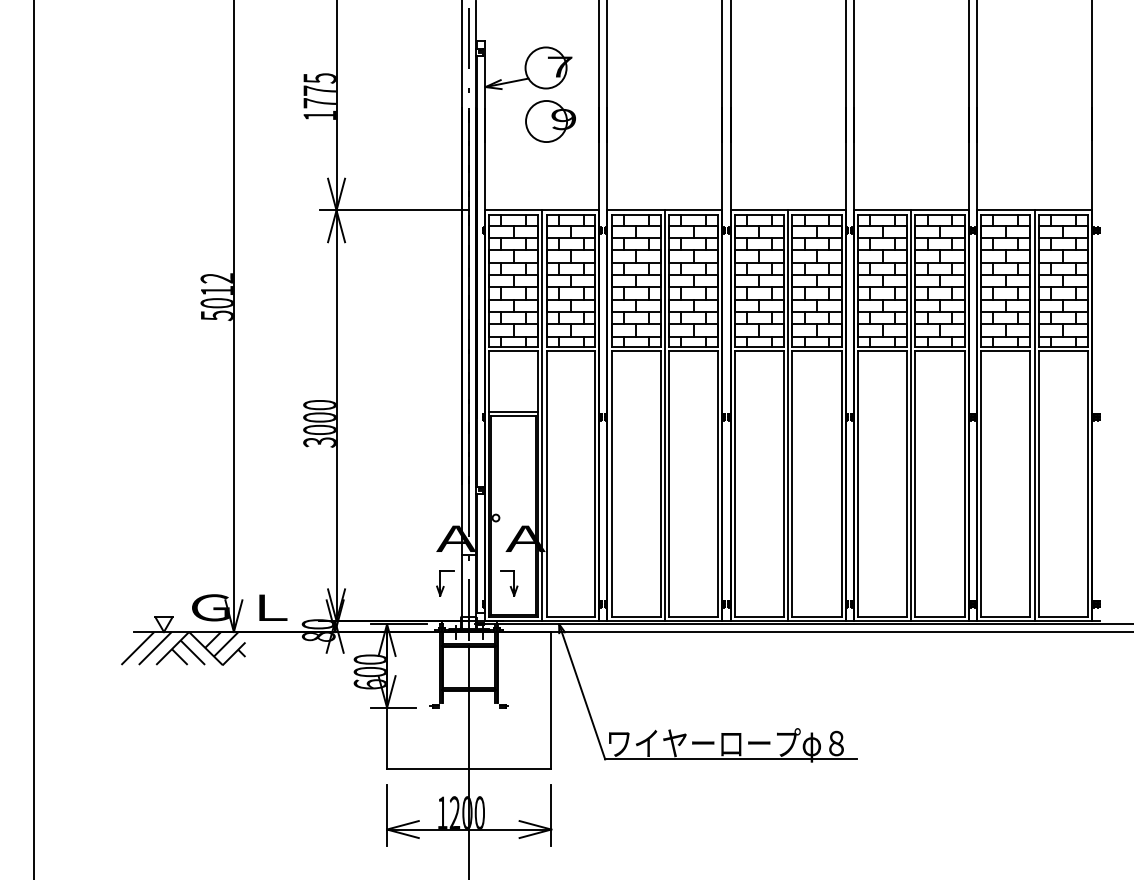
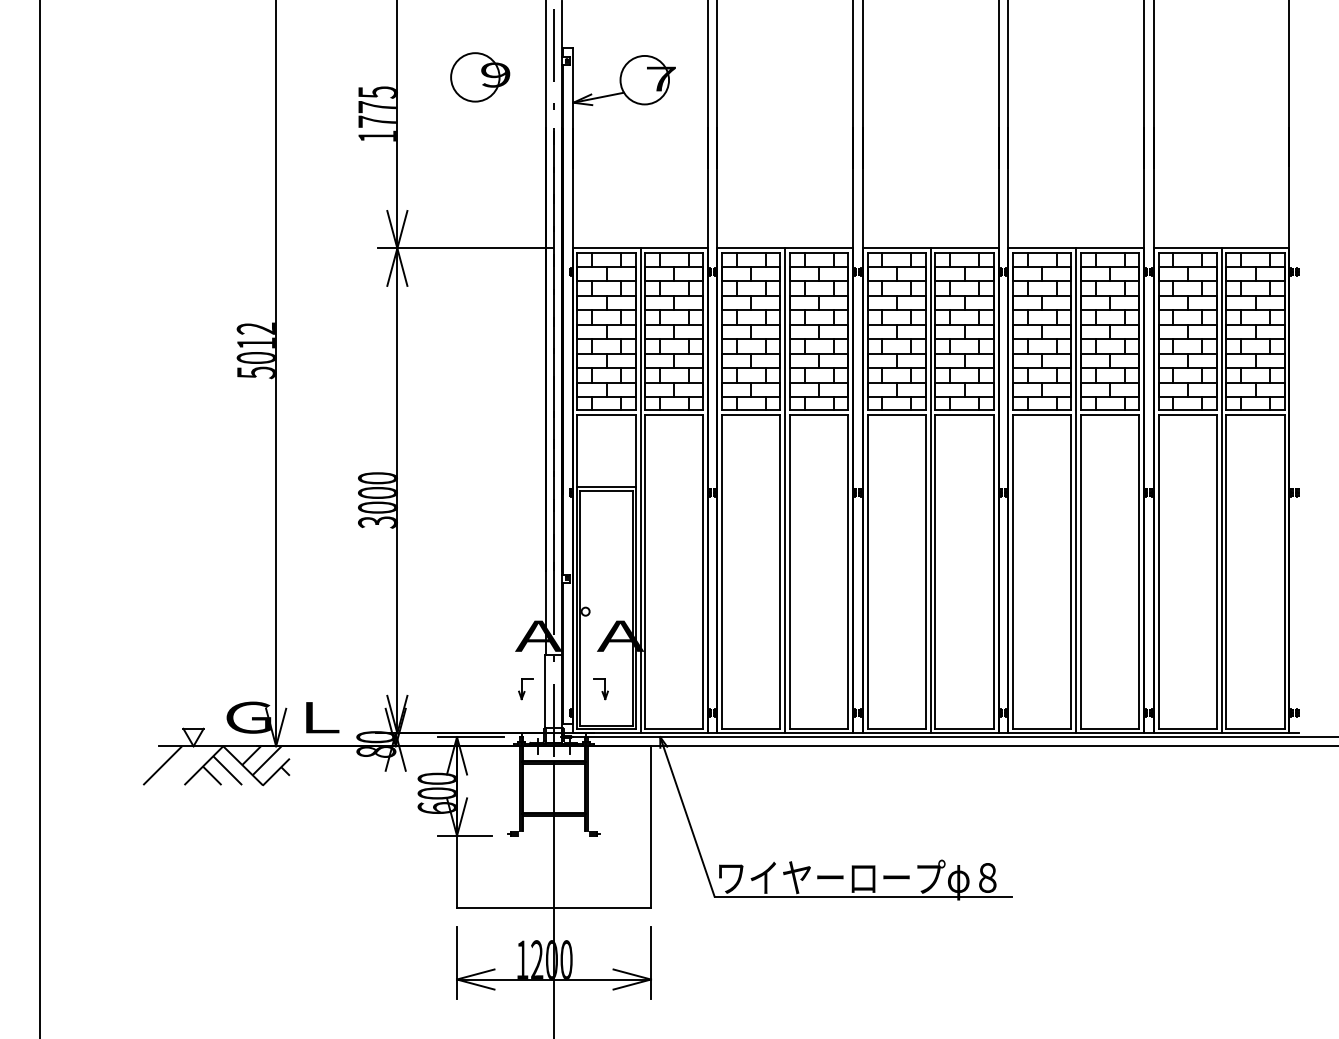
part: (550, 121) -> (480, 77), moved
part: (445, 583) -> (525, 689), size x0.7
part: (508, 583) -> (600, 689), size x0.7
line: (154, 648) -> (182, 765), removed

